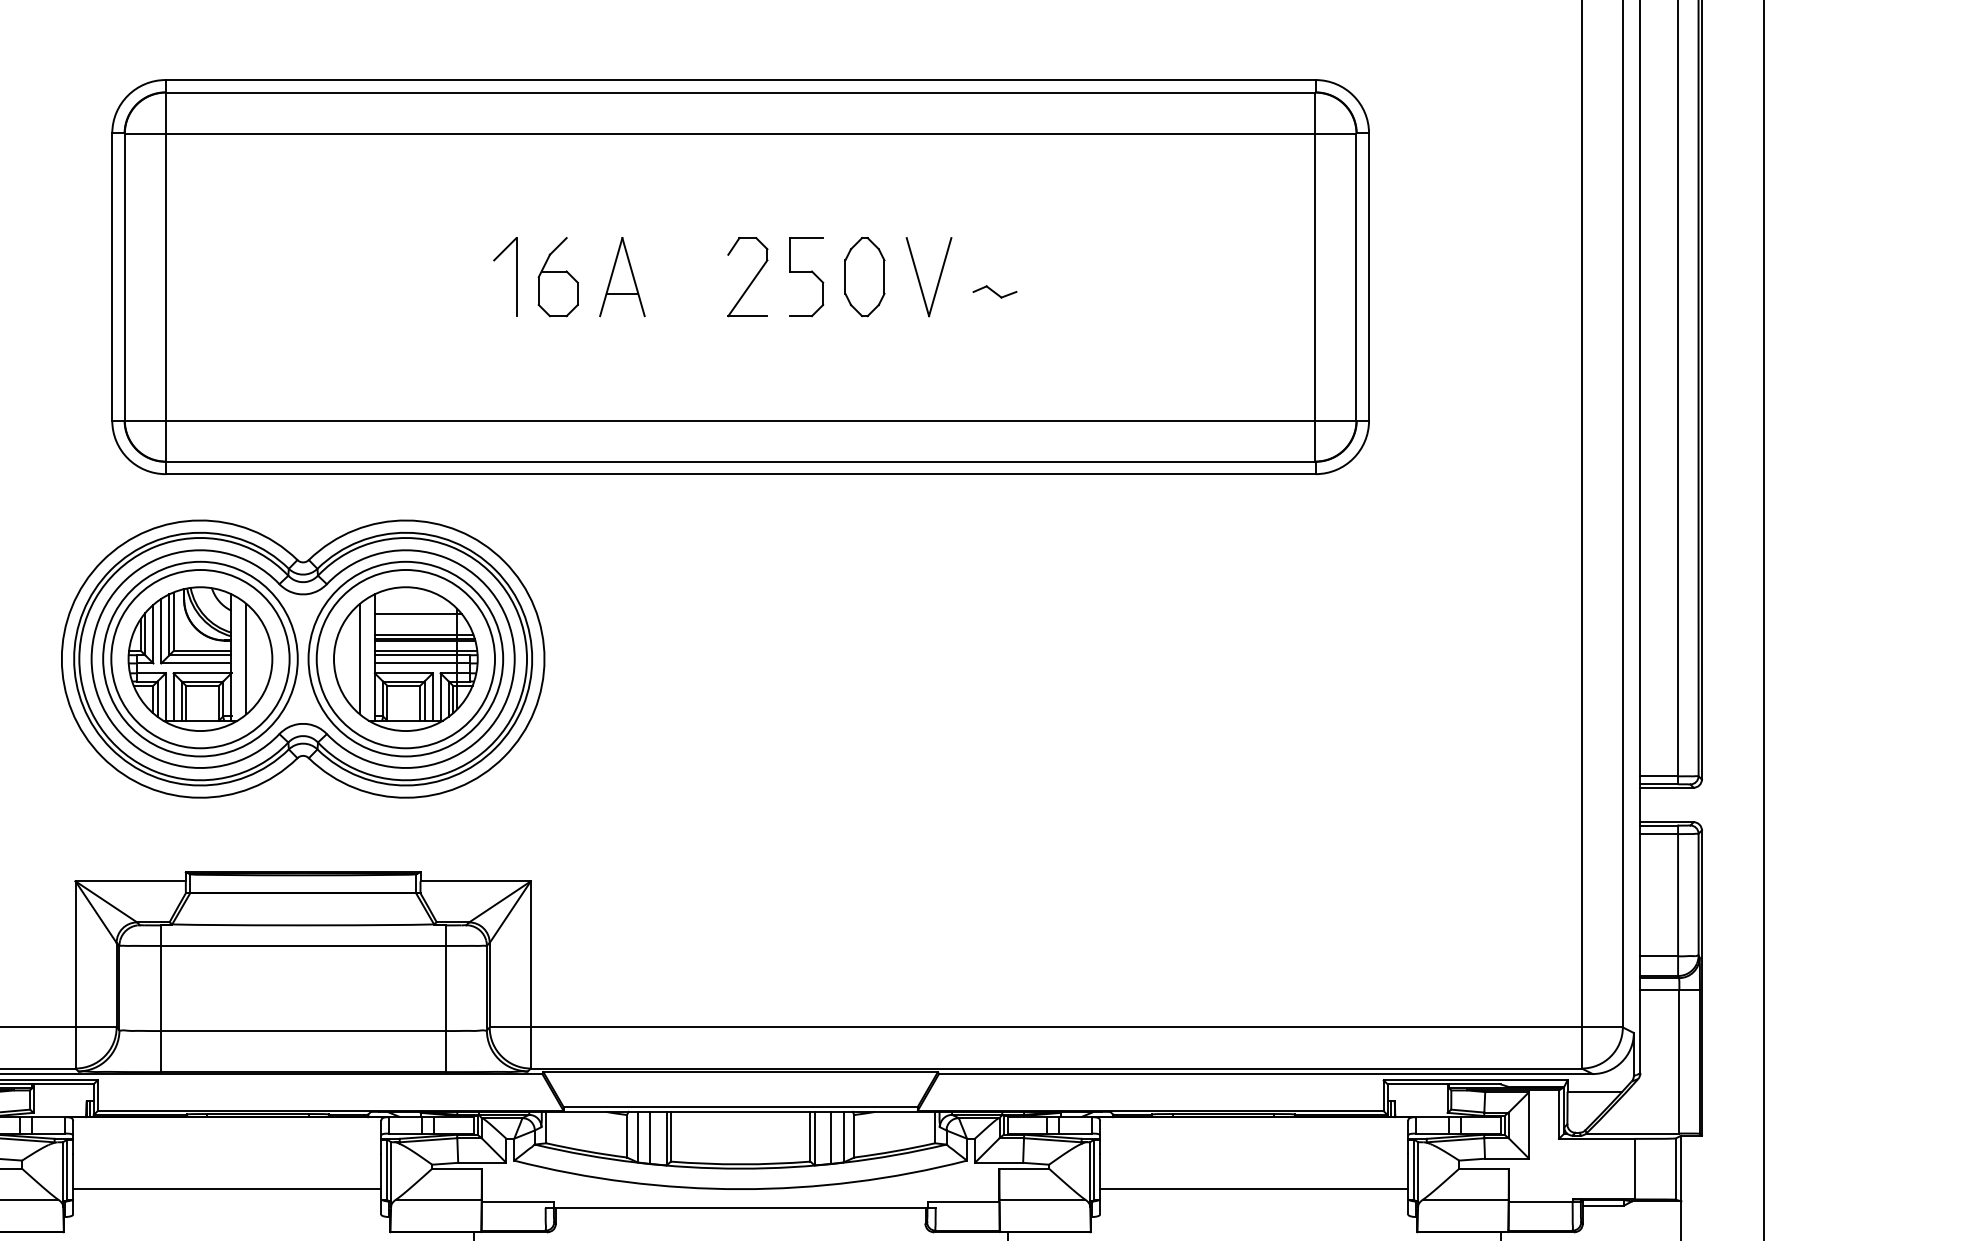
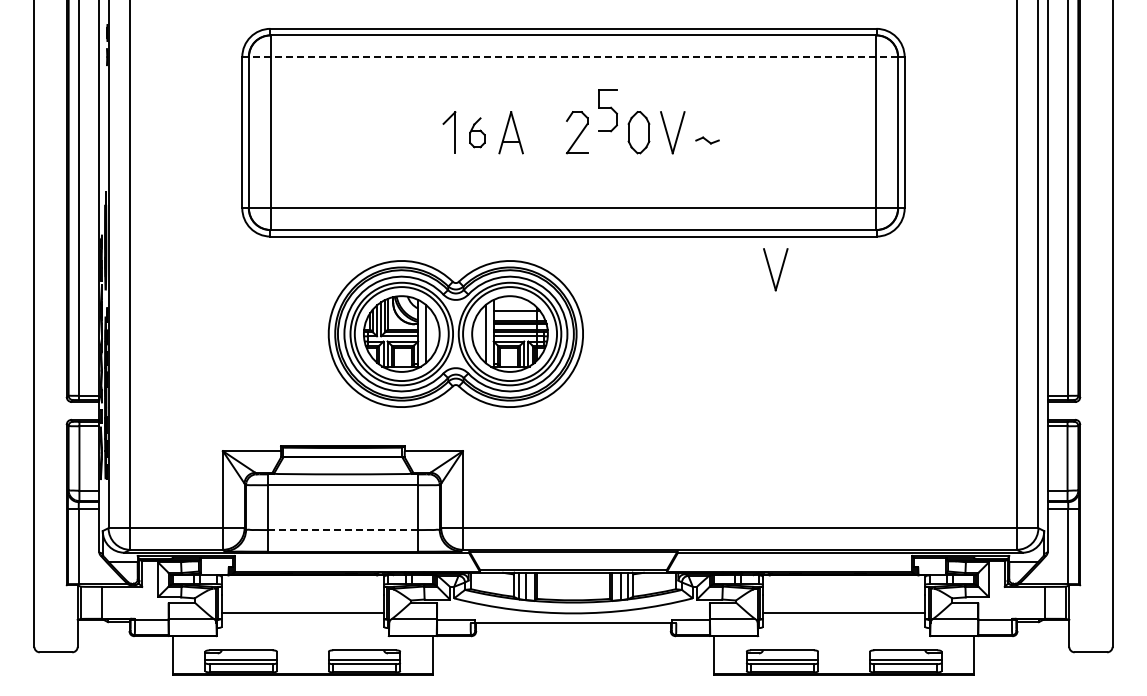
line: (740, 134) -> (573, 57), solid -> dashed
part: (558, 276) -> (477, 132), size x0.7
part: (805, 276) -> (607, 110), moved
part: (1123, 536) -> (775, 269), added
part: (302, 658) -> (455, 333), moved
line: (302, 1031) -> (342, 530), solid -> dashed

